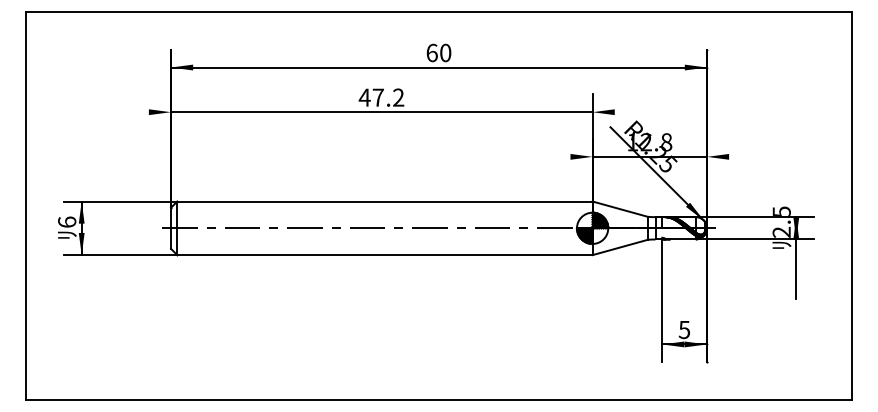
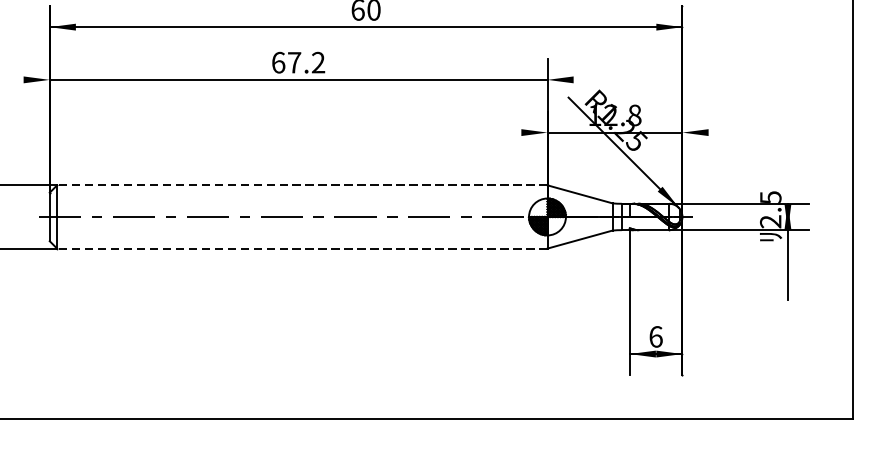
text: (364, 97) -> (278, 62), 47.2 -> 67.2
line: (384, 201) -> (301, 185), solid -> dashed
line: (384, 255) -> (301, 249), solid -> dashed
text: (684, 329) -> (655, 336), 5 -> 6

